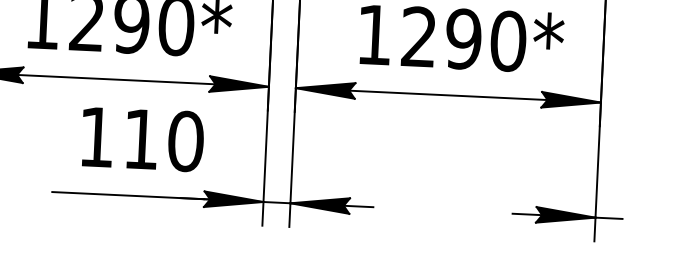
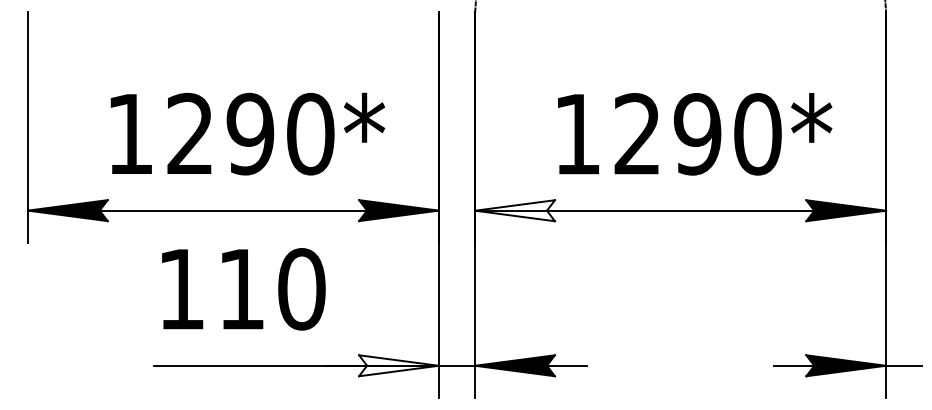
fill: (325, 89) -> (514, 210), removed
text: (142, 139) -> (243, 289), moved
fill: (233, 200) -> (398, 365), removed

